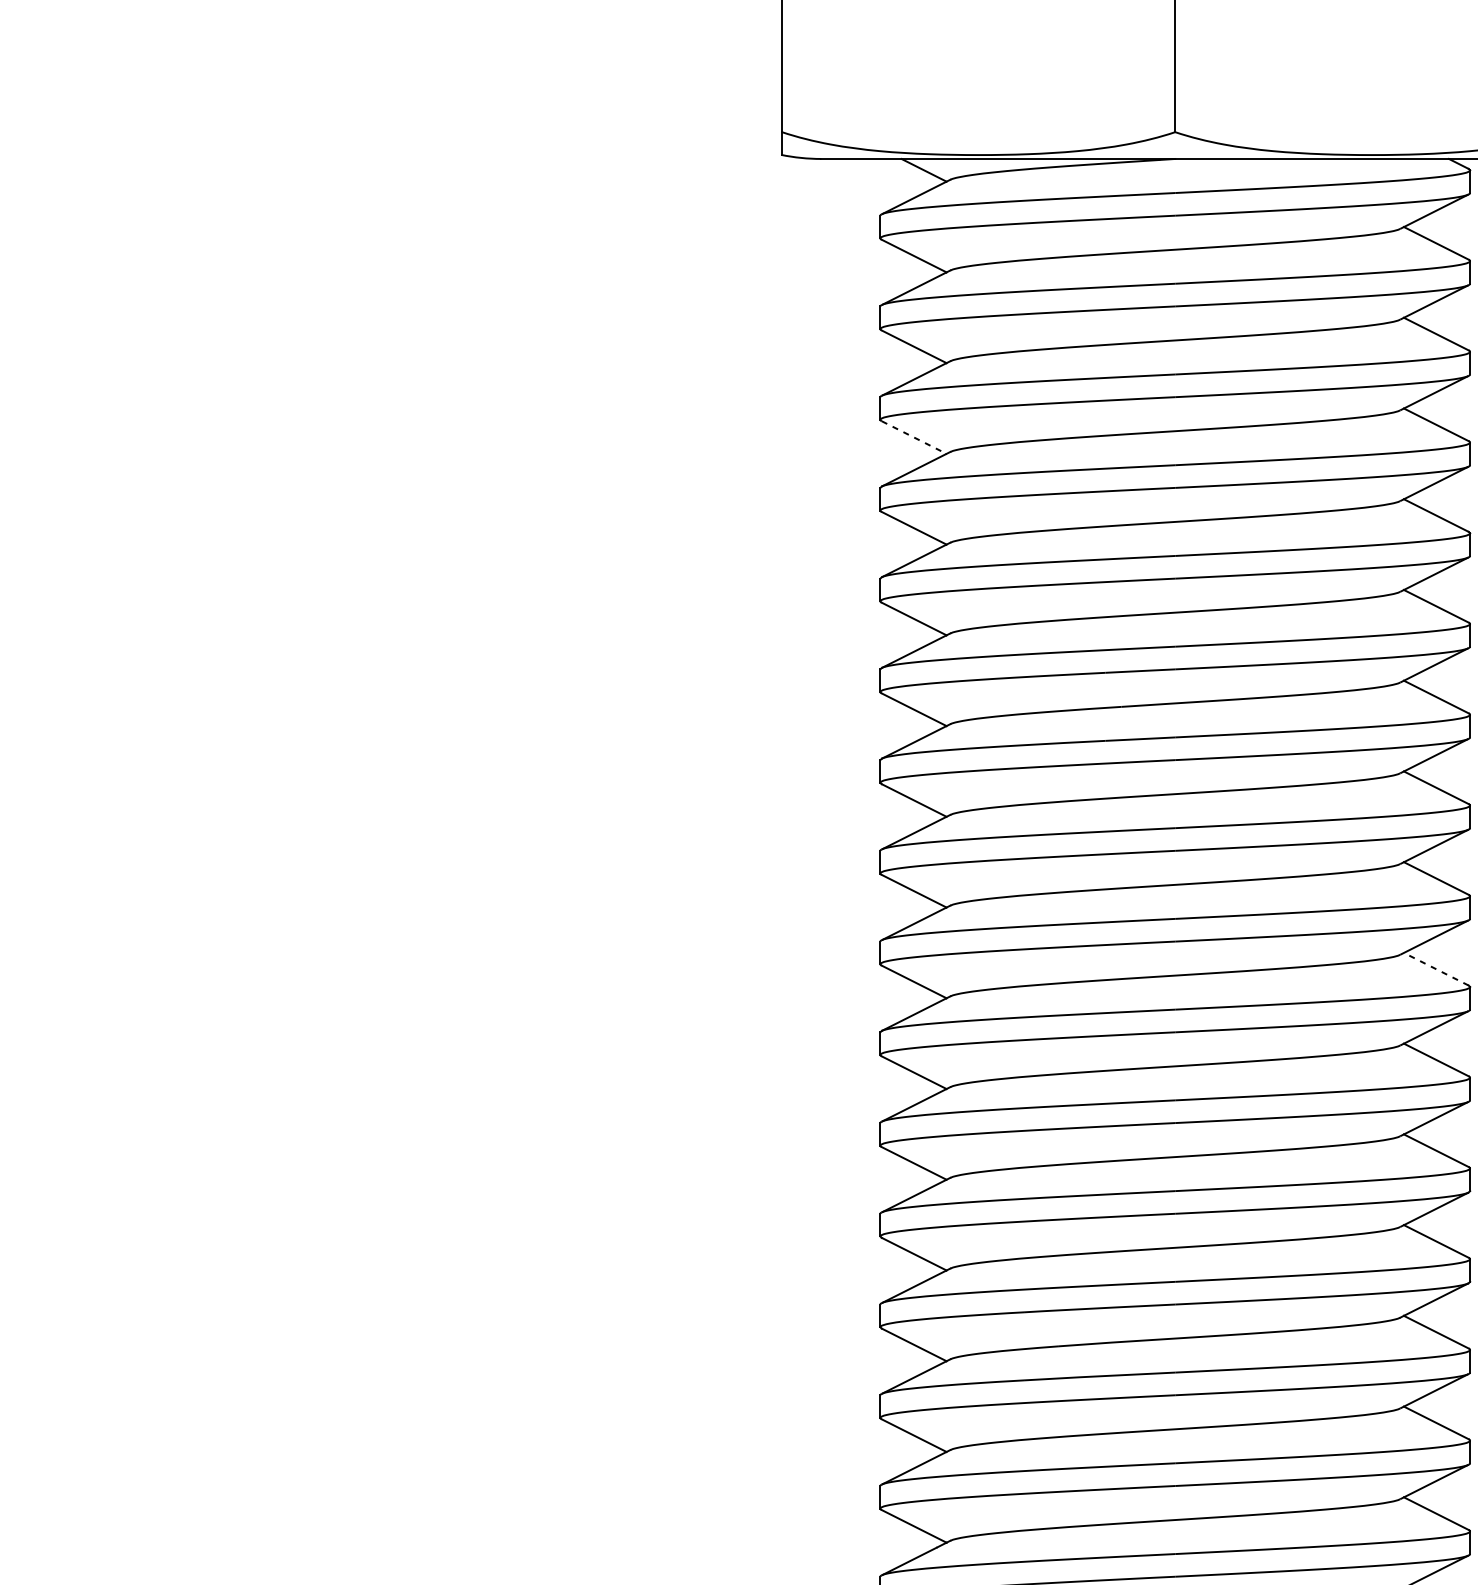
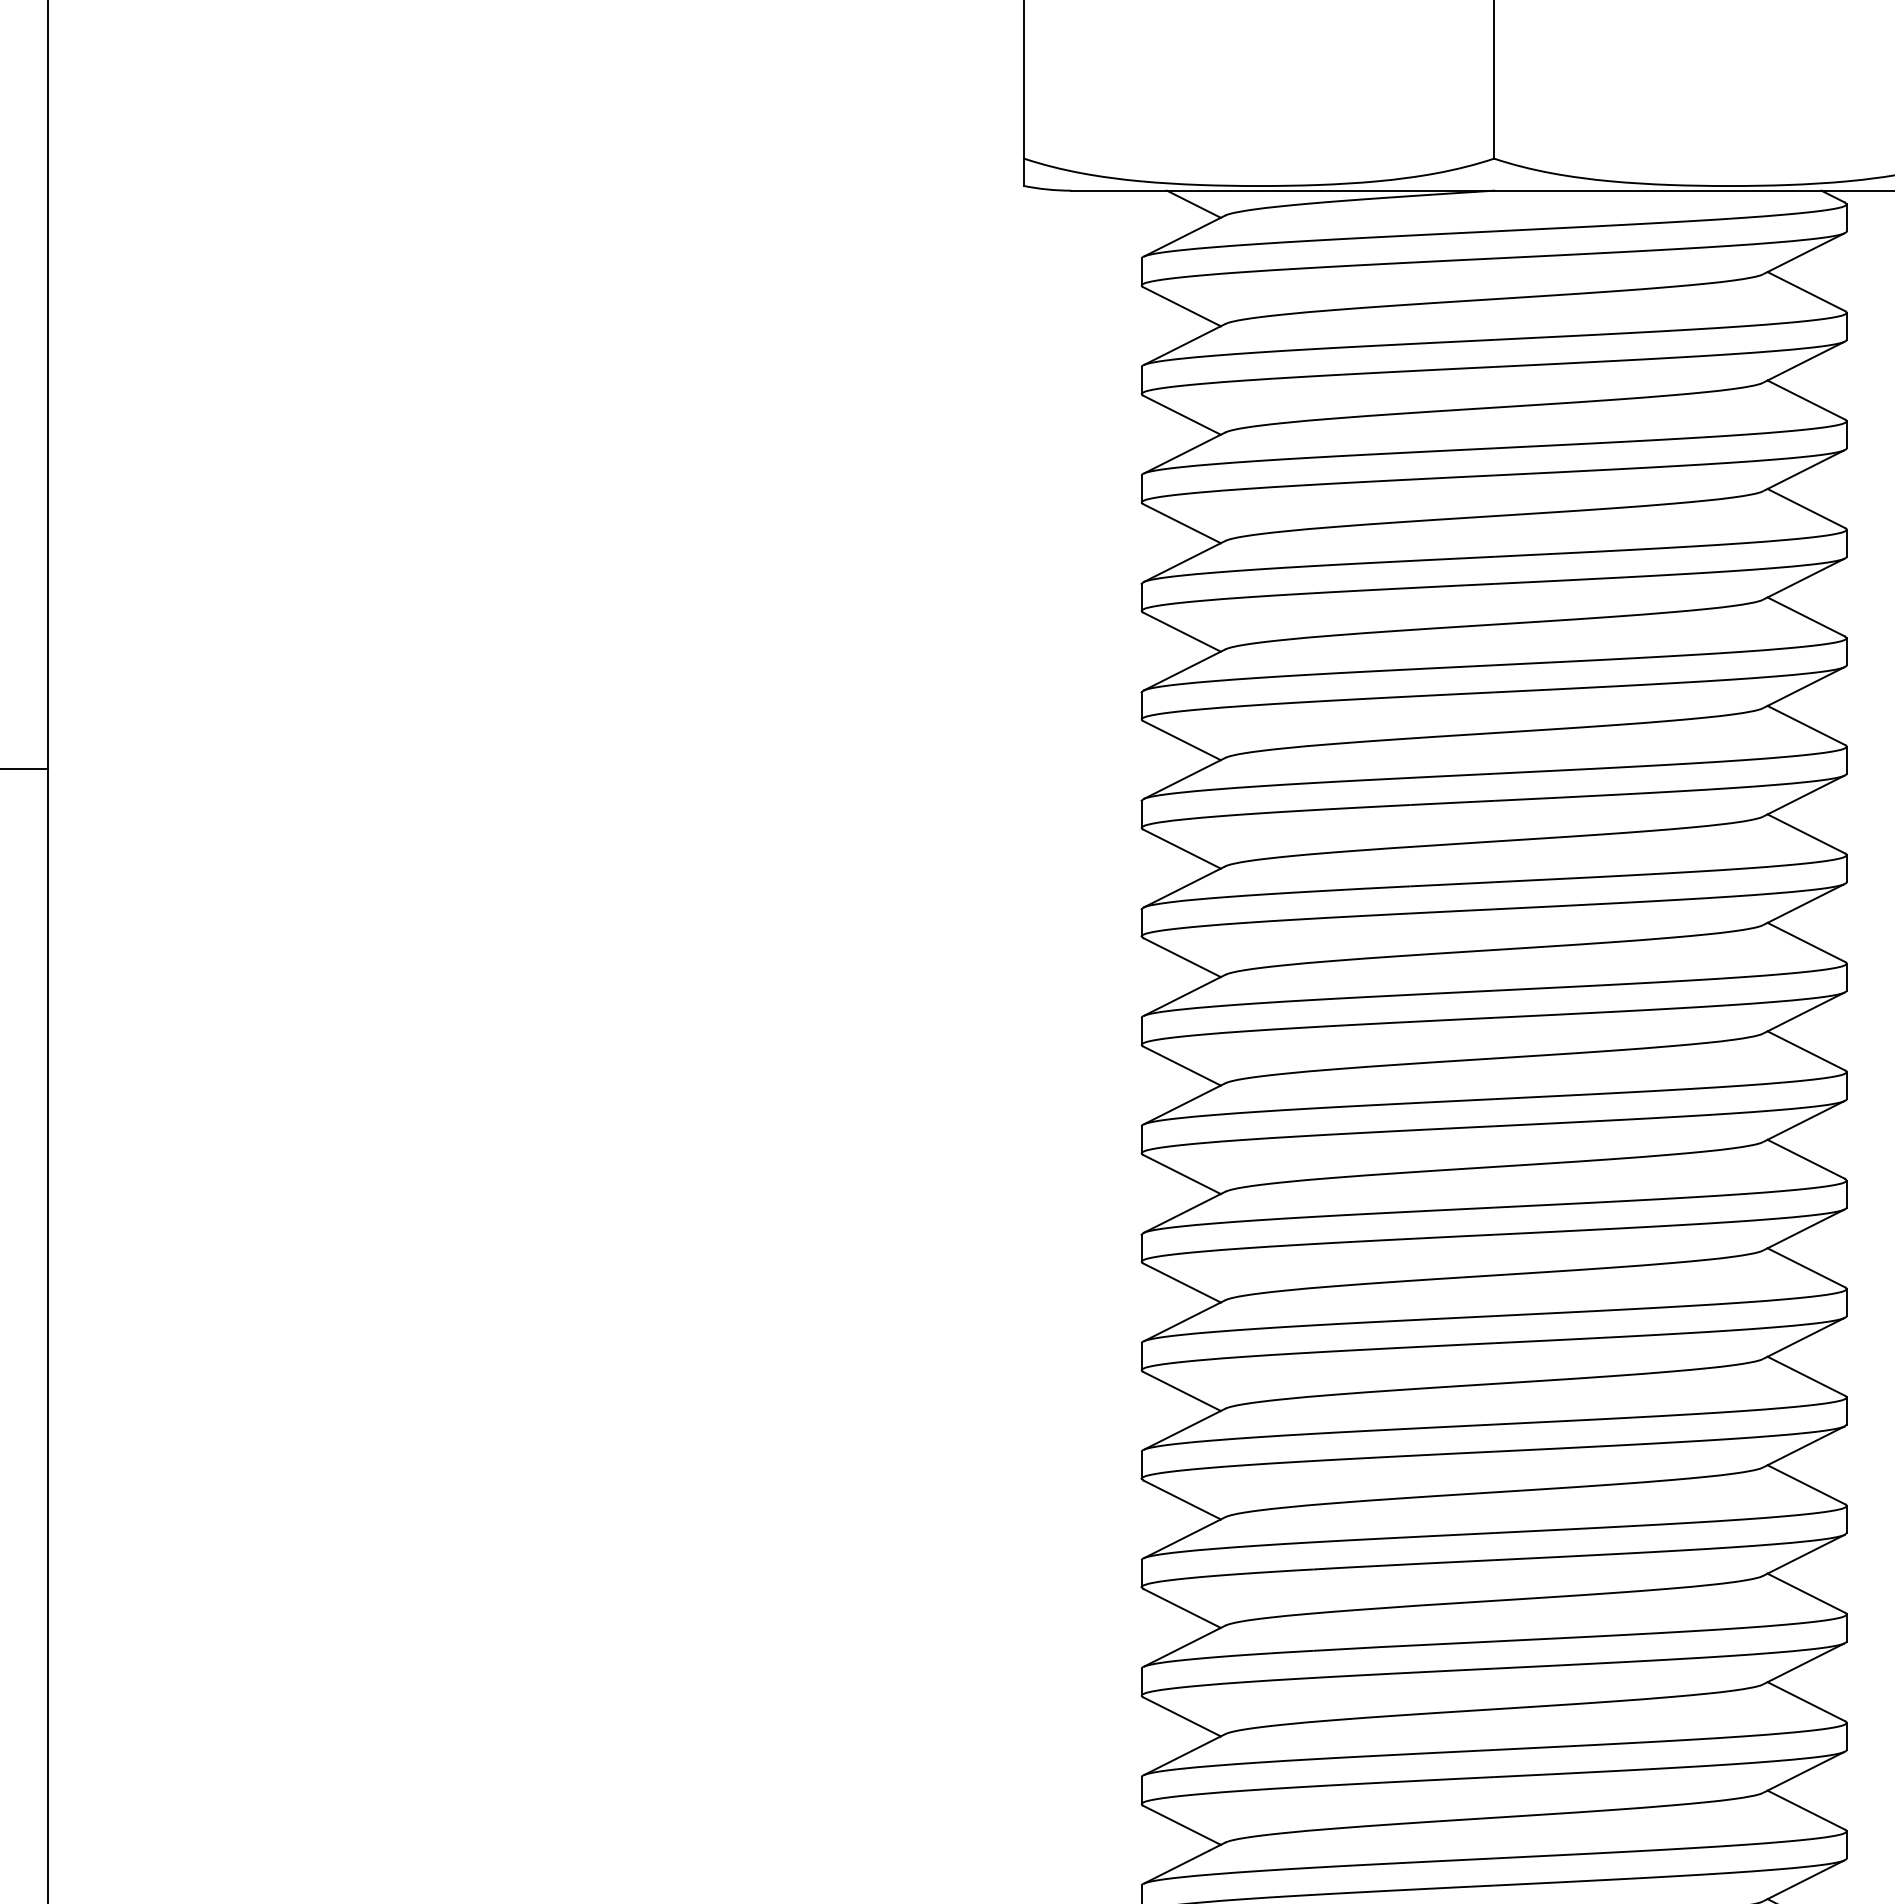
line: (914, 437) -> (1182, 523), dashed -> solid
line: (1435, 969) -> (1805, 1159), dashed -> solid

